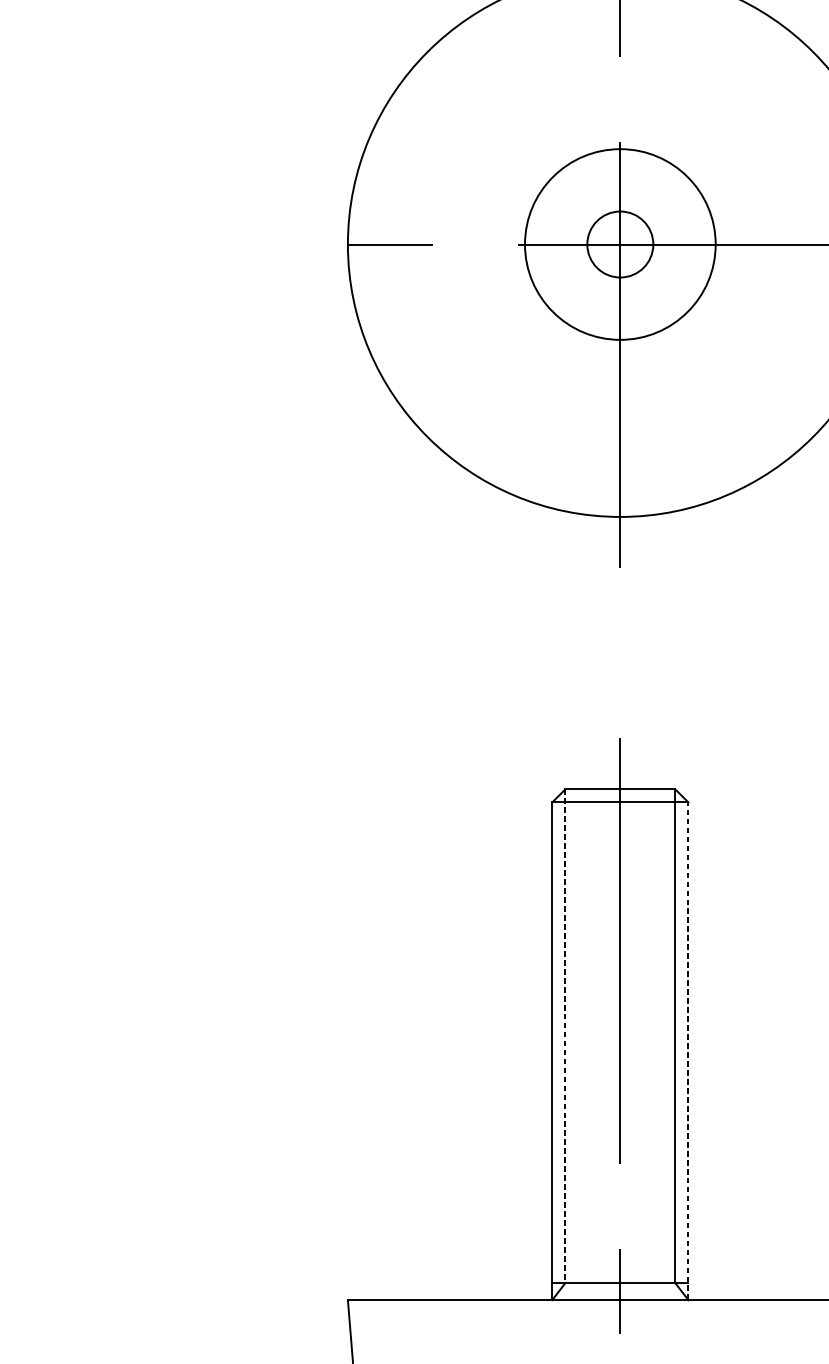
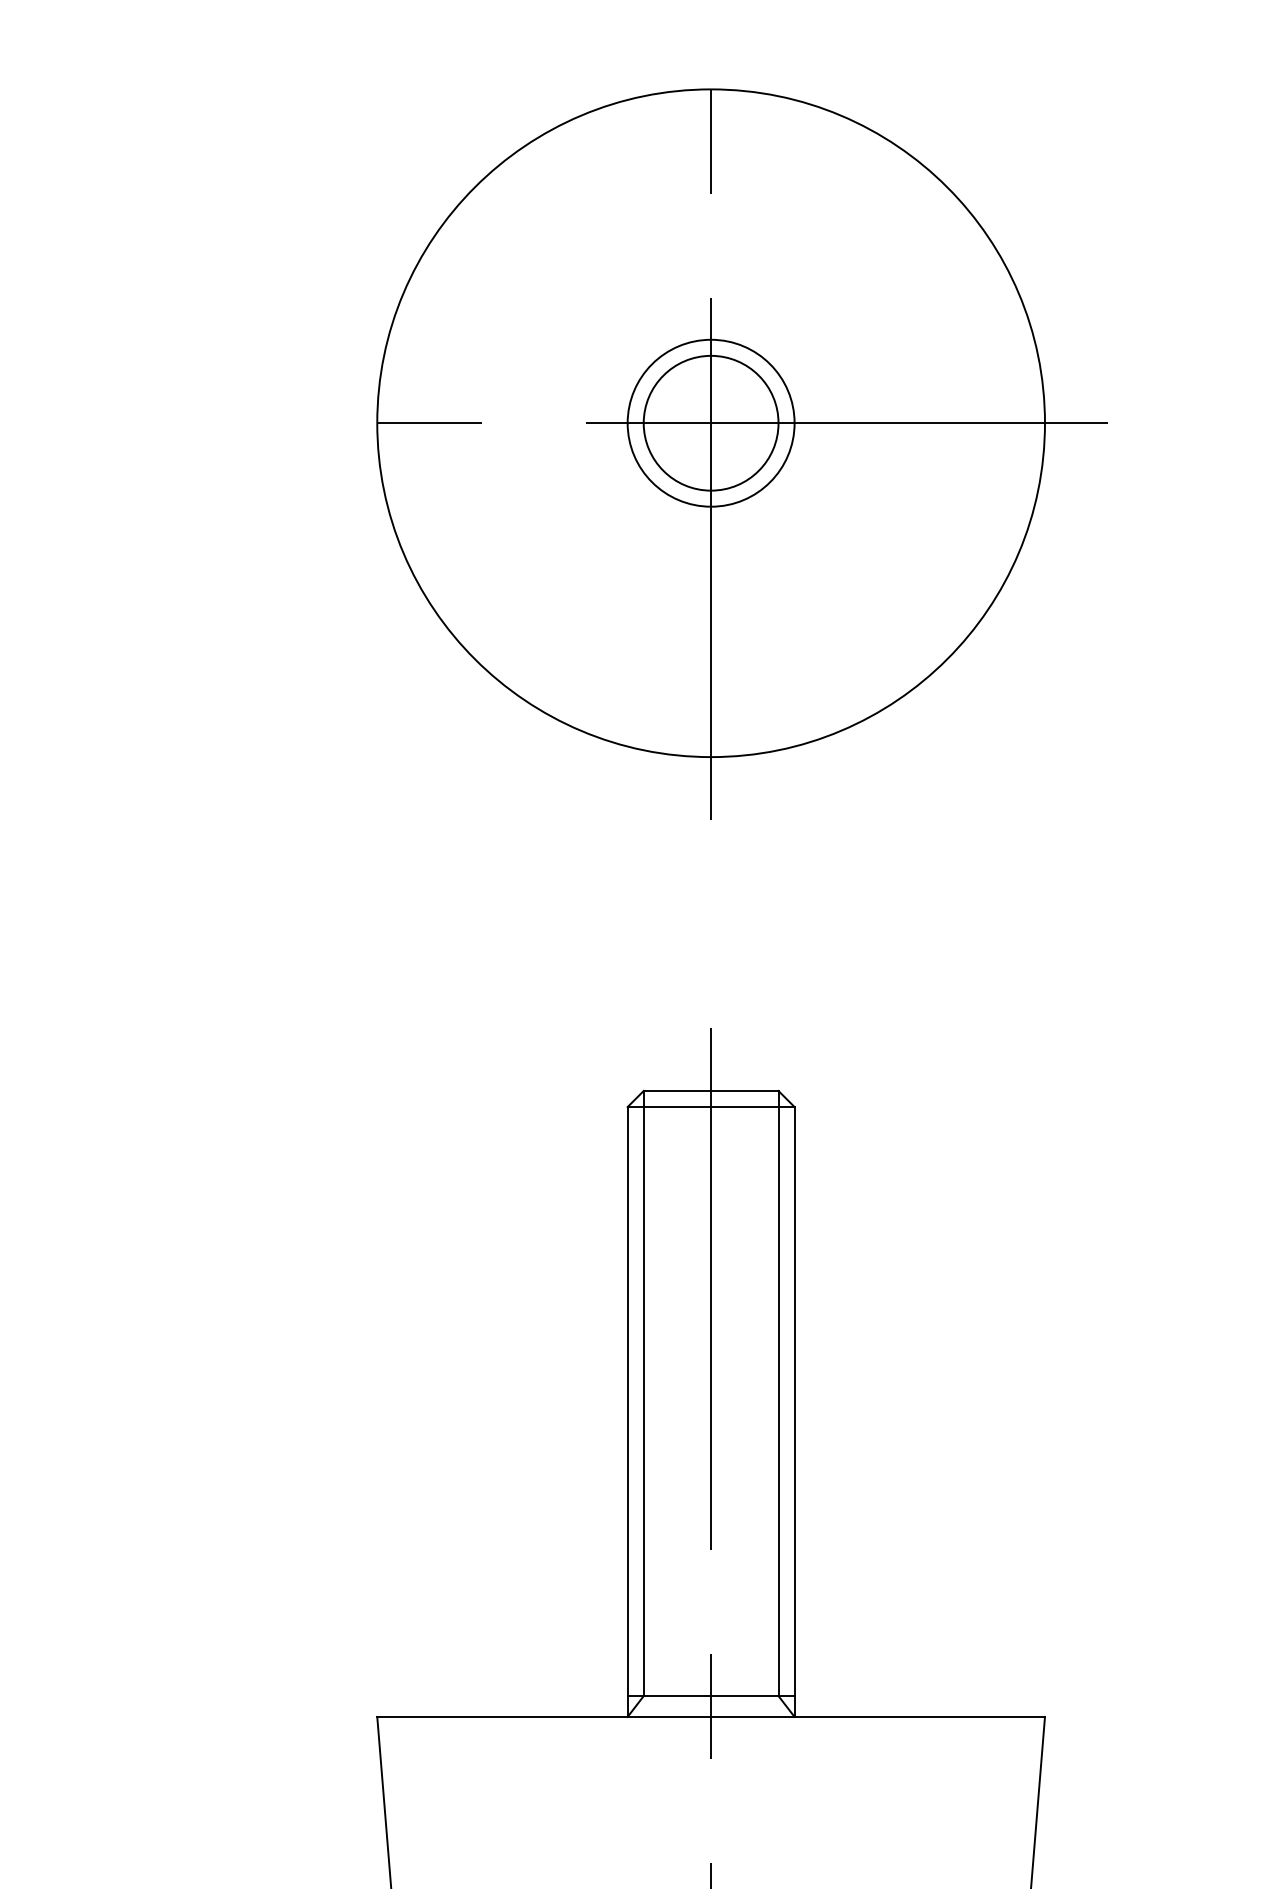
circle: (619, 243) -> (710, 422), size x0.71
circle: (619, 243) -> (710, 422), size x1.67
line: (565, 1036) -> (643, 1393), dashed -> solid
line: (688, 1050) -> (794, 1411), dashed -> solid

